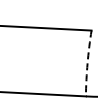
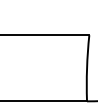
arc: (88, 63) -> (87, 68), dashed -> solid

